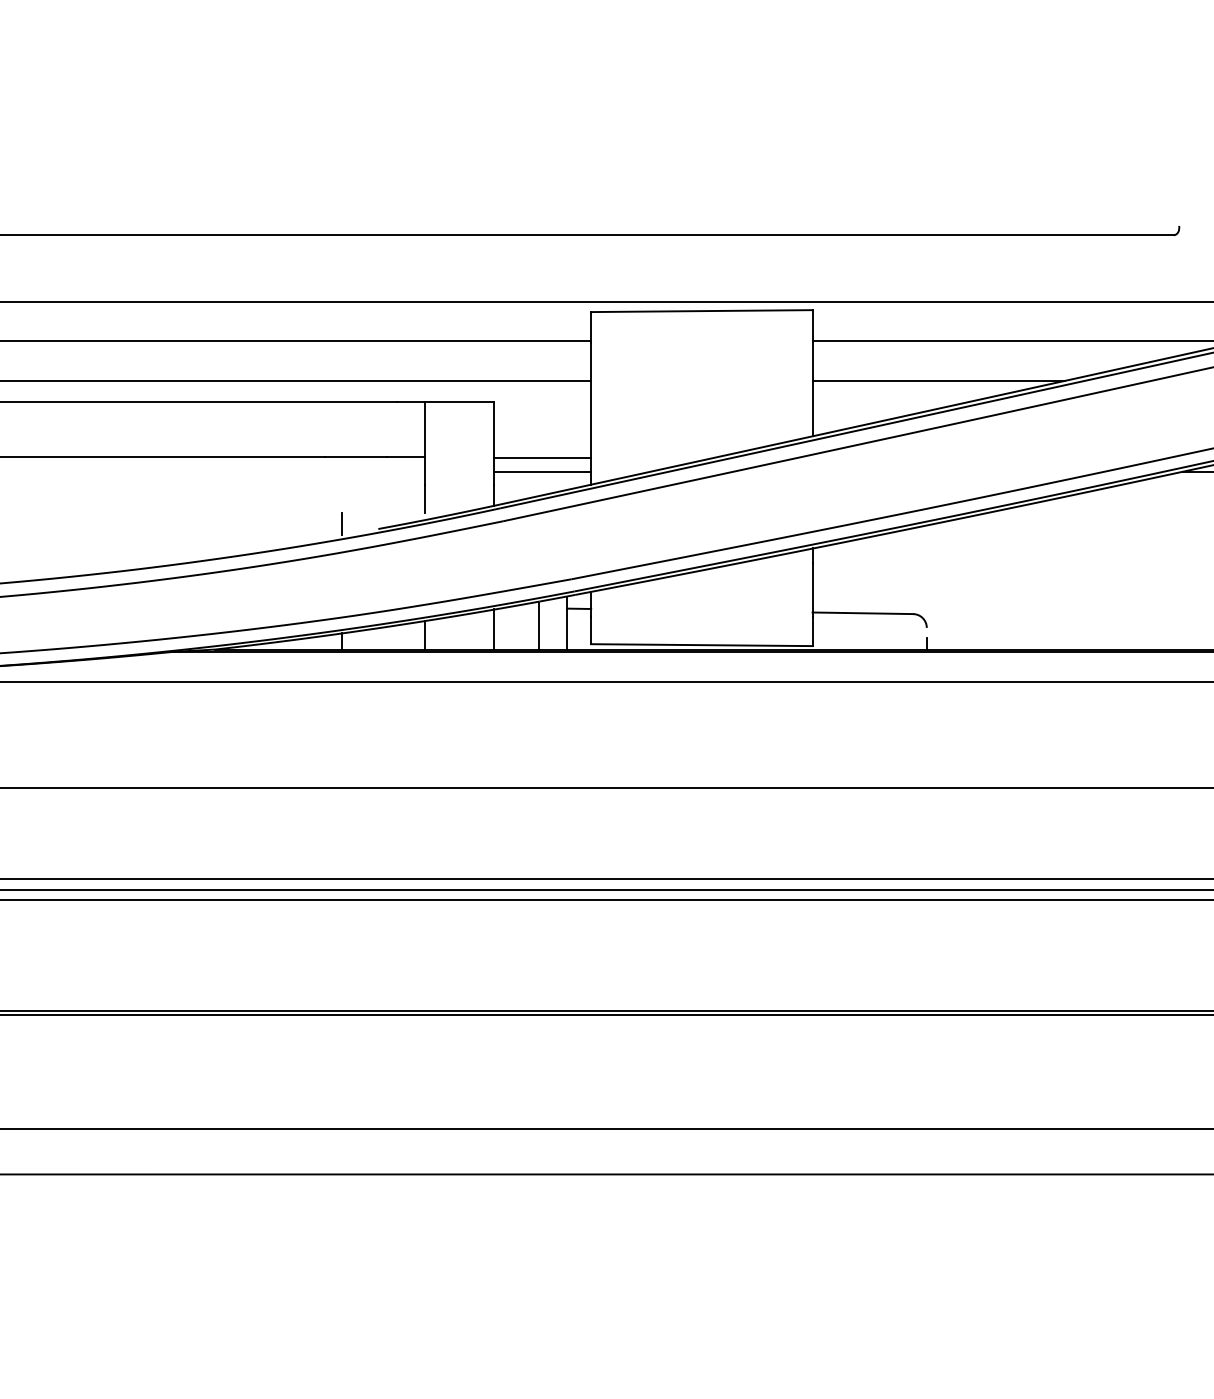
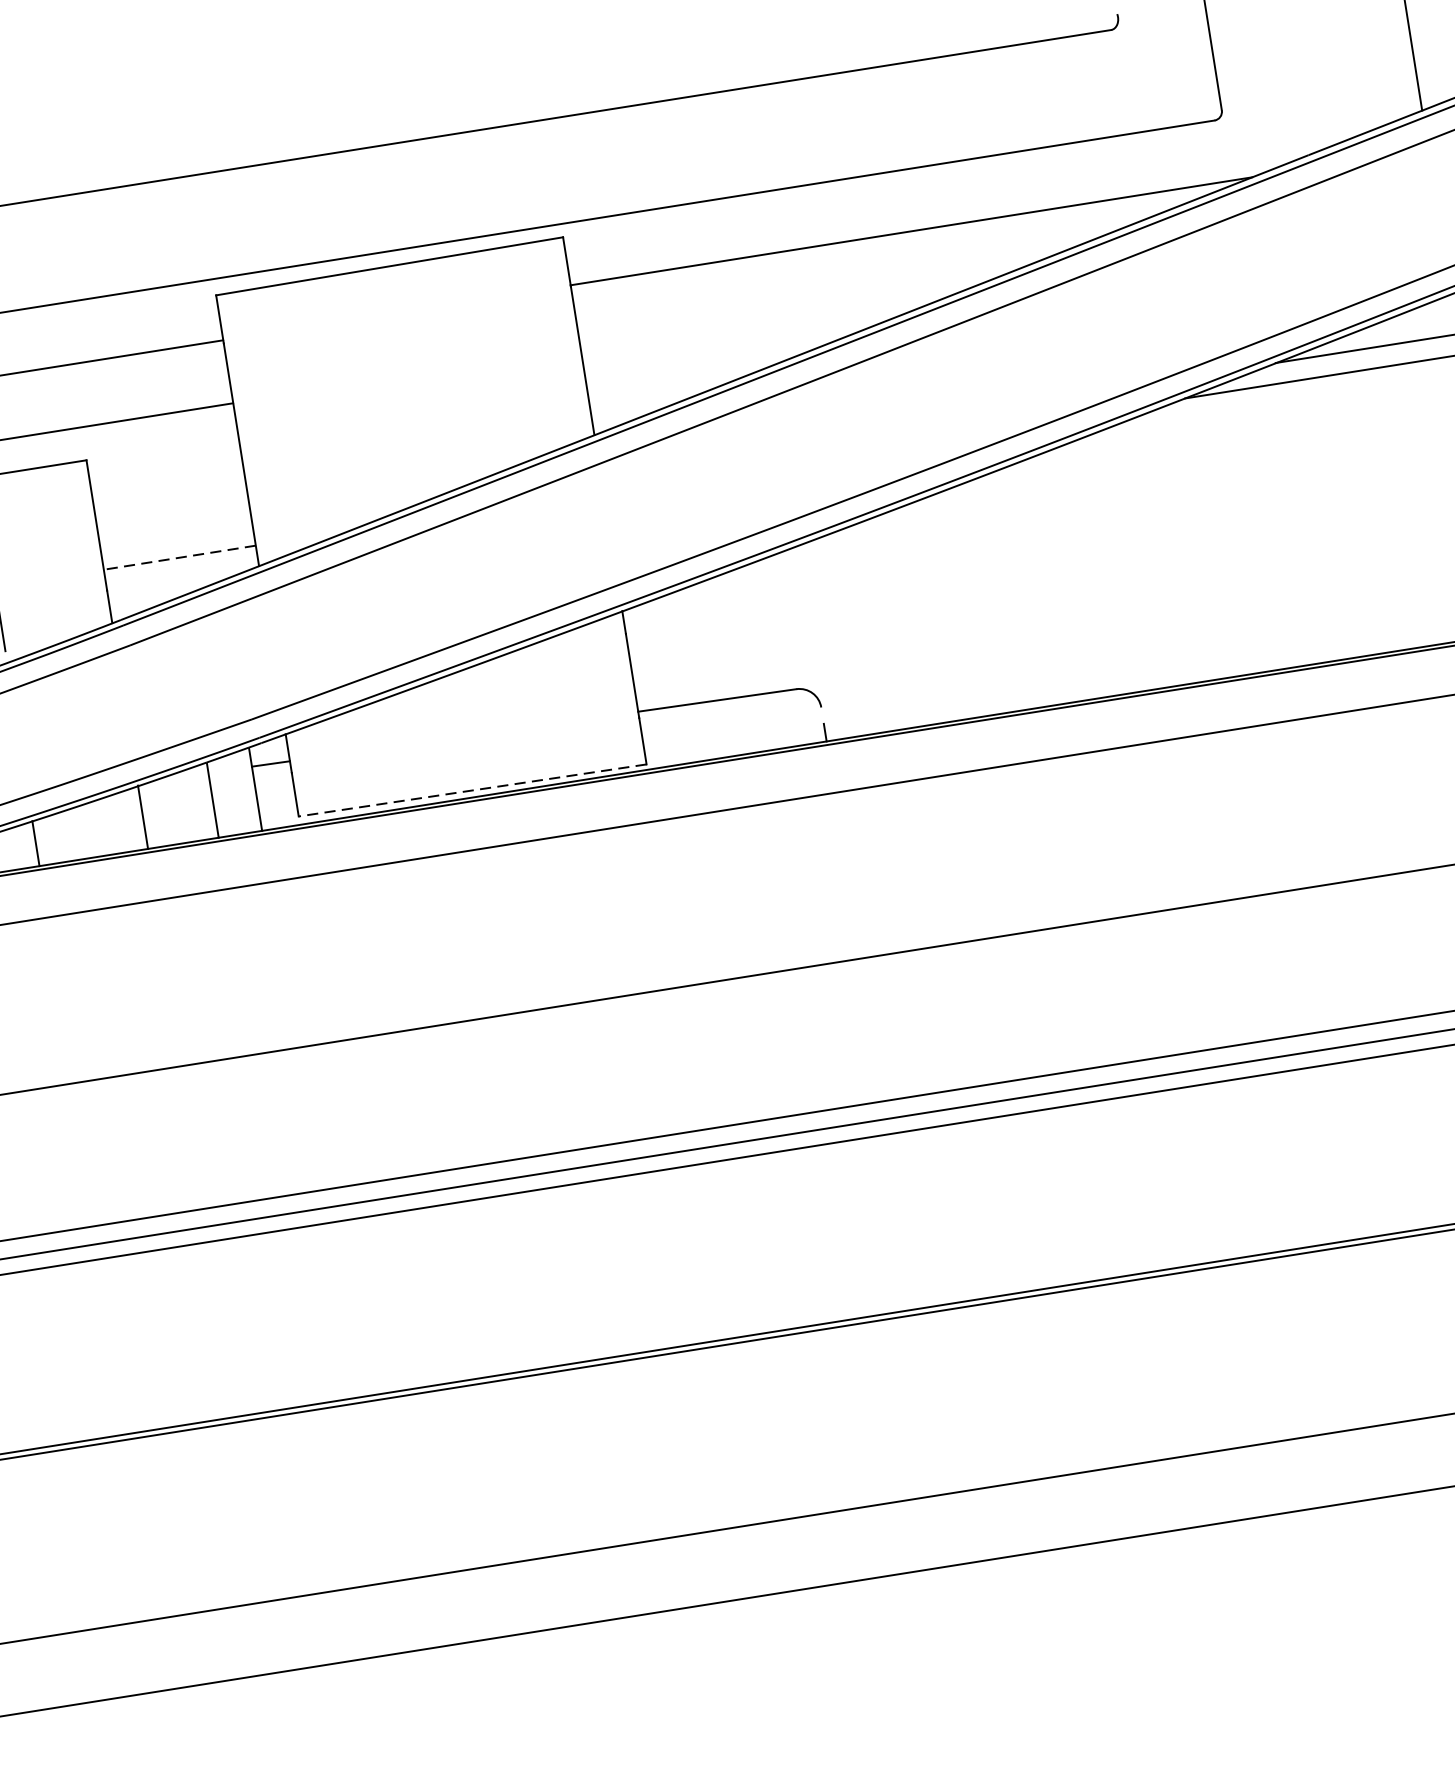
line: (938, 380) -> (778, 316), removed
line: (542, 458) -> (176, 537), removed
line: (542, 471) -> (179, 557), solid -> dashed
line: (701, 645) -> (472, 791), solid -> dashed

